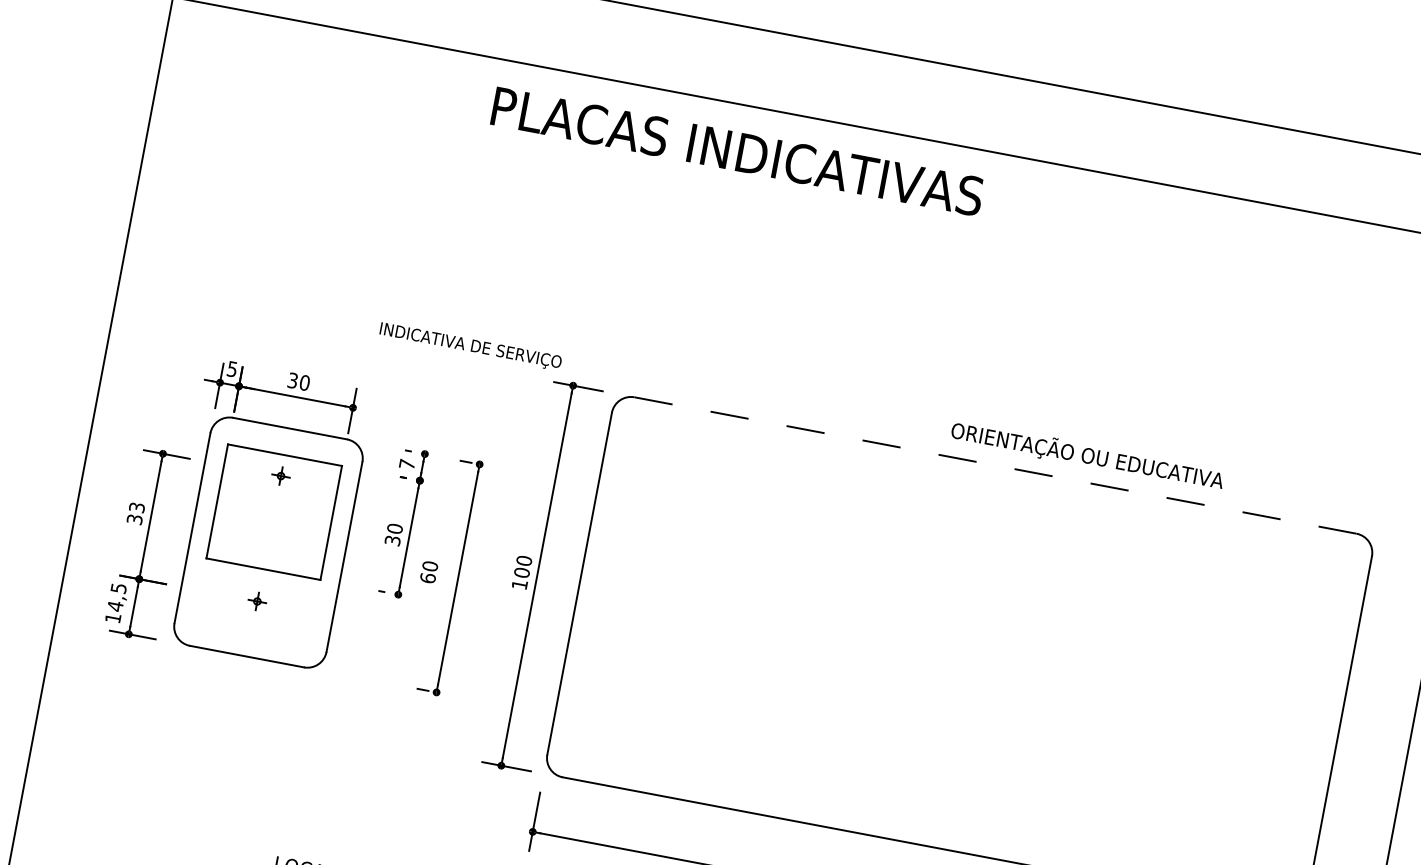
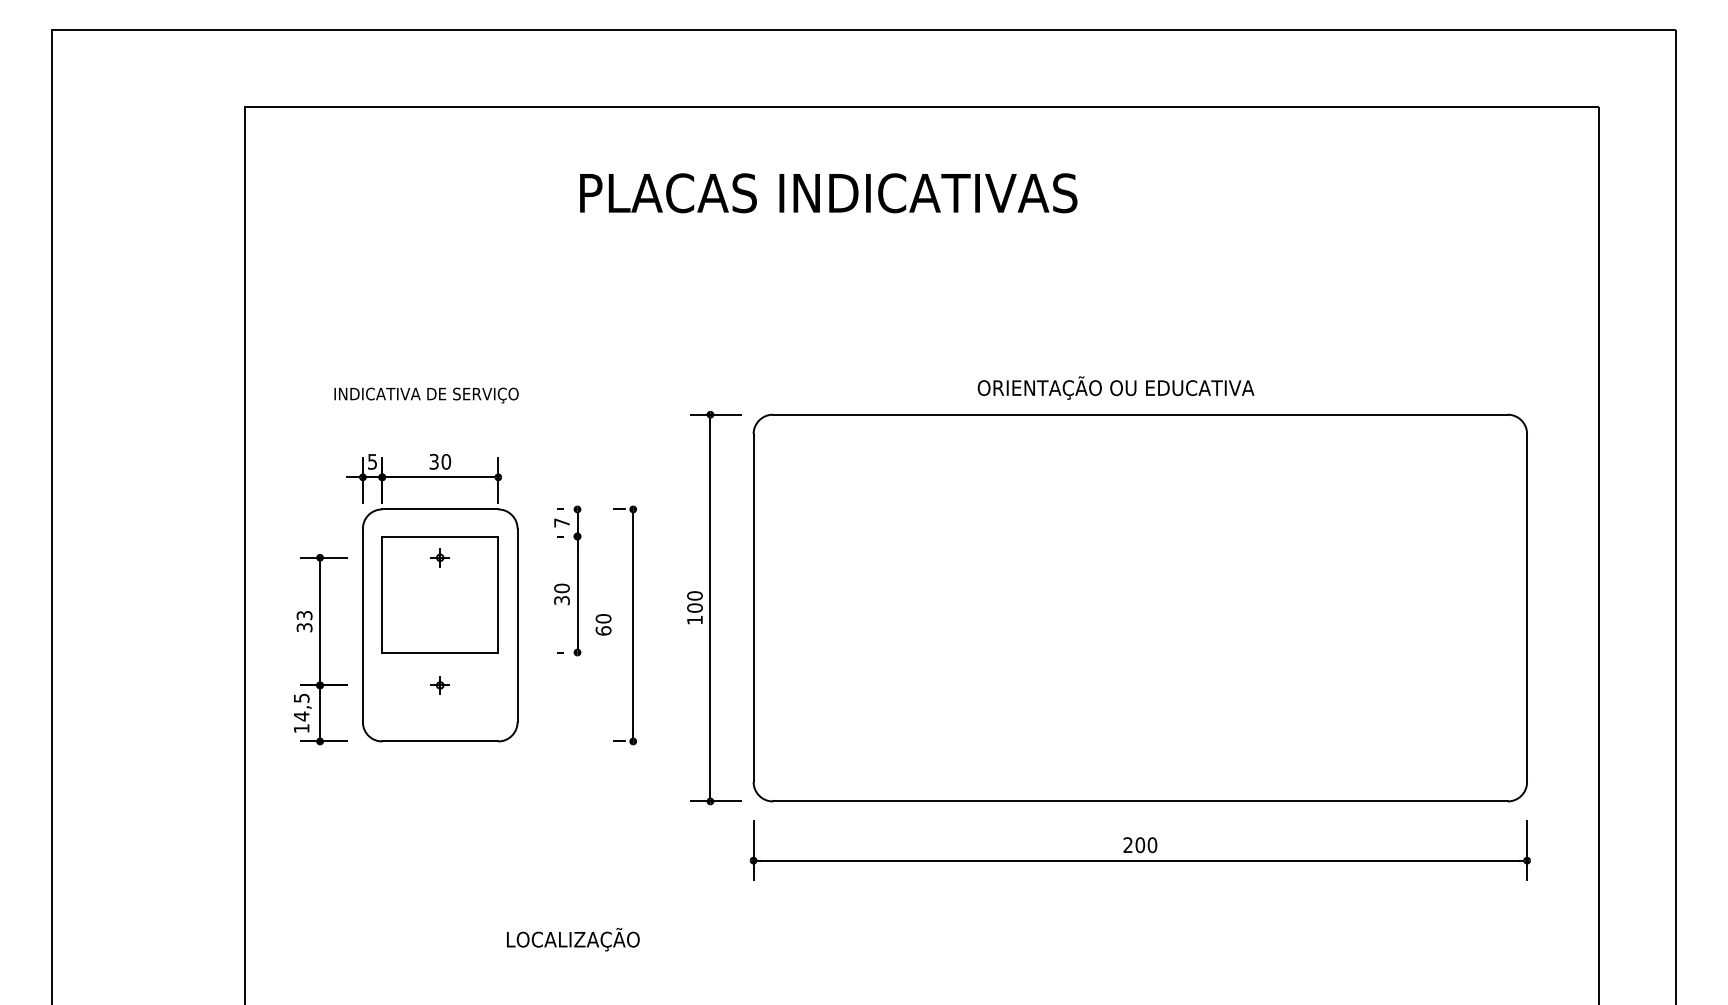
text: (737, 151) -> (828, 193), moved
text: (470, 346) -> (426, 395), moved
text: (1087, 455) -> (1115, 387), moved
line: (995, 465) -> (1140, 414), dashed -> solid

